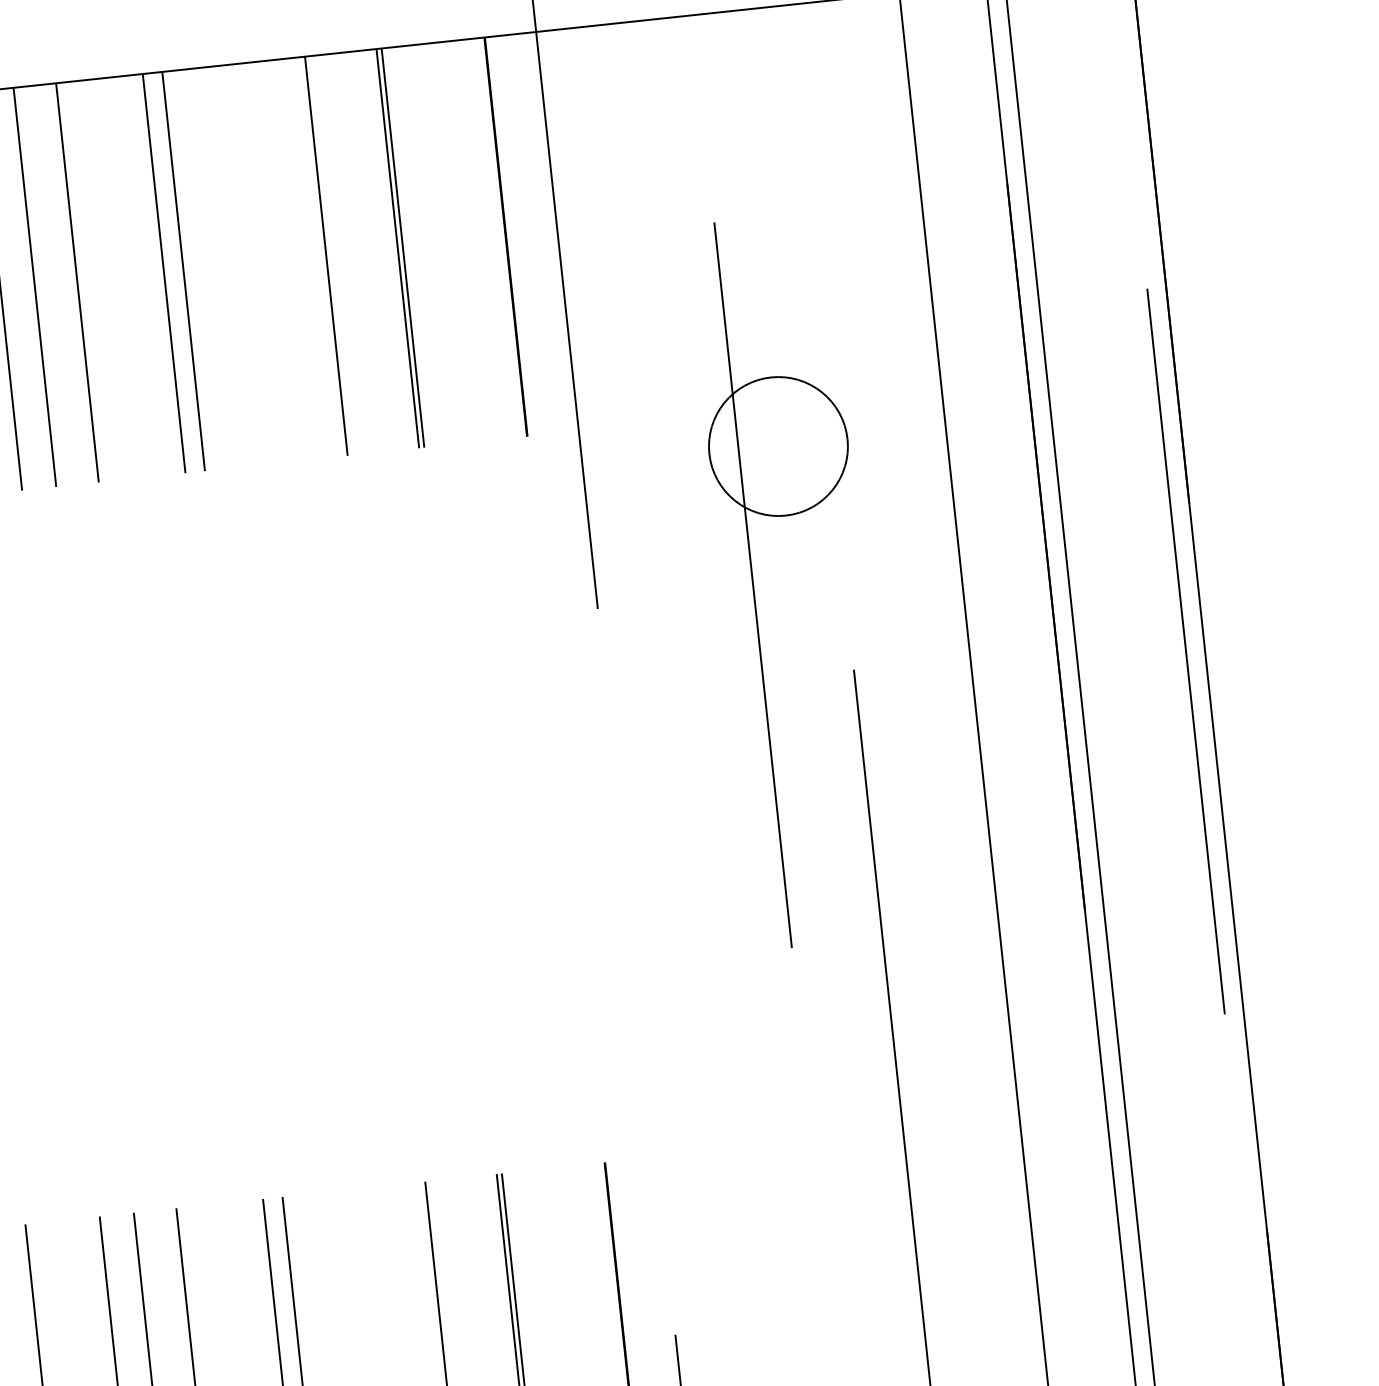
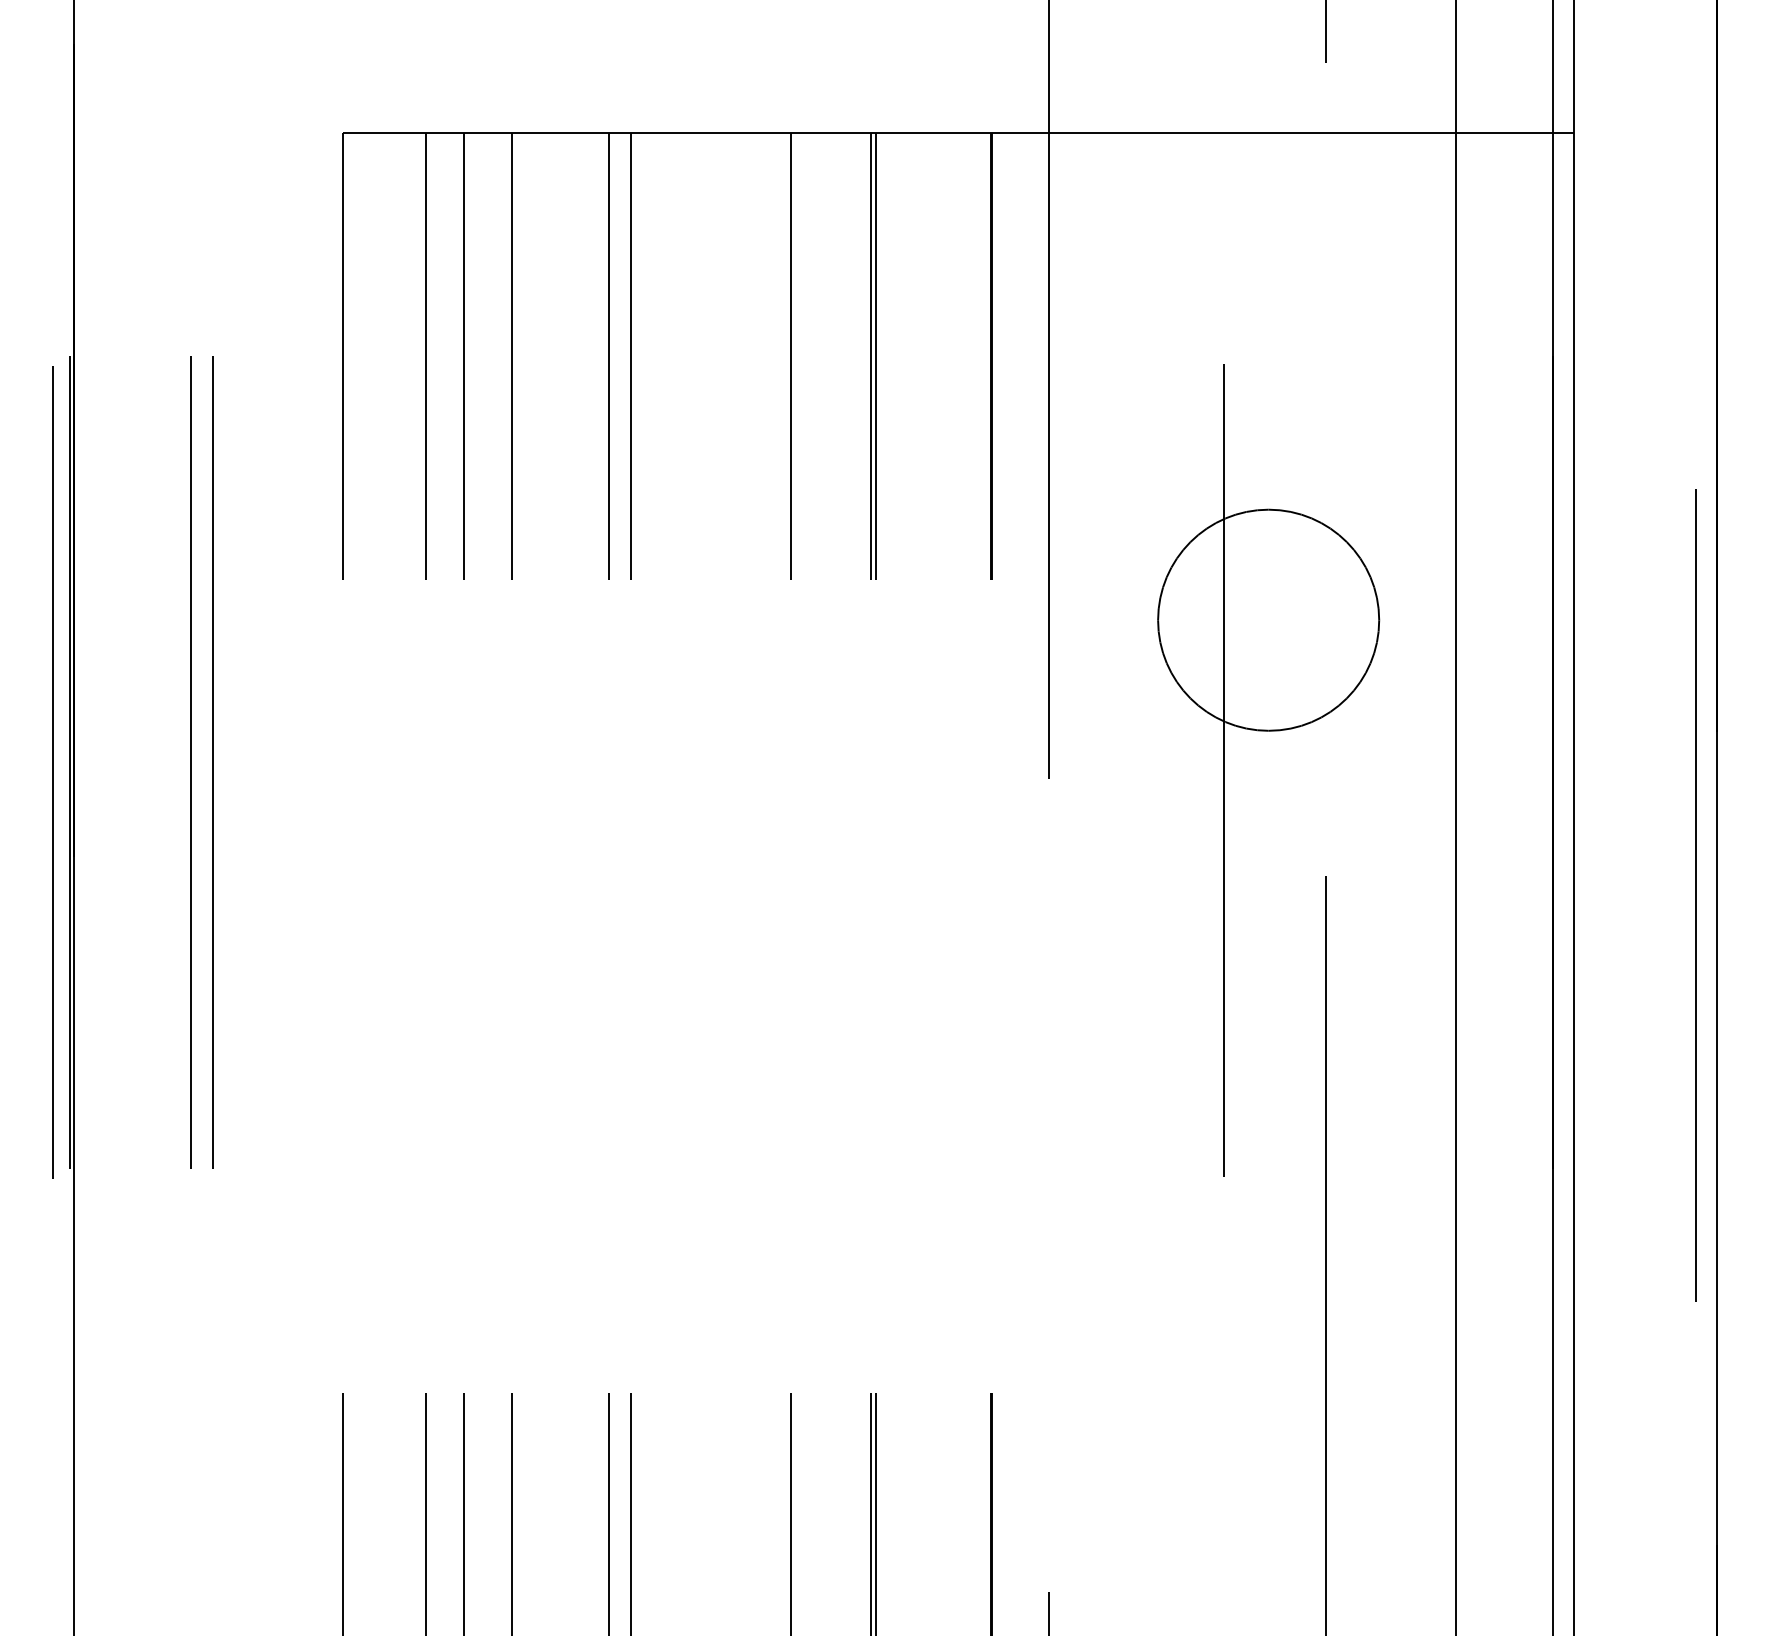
circle: (778, 445) -> (1268, 619), size x1.43

